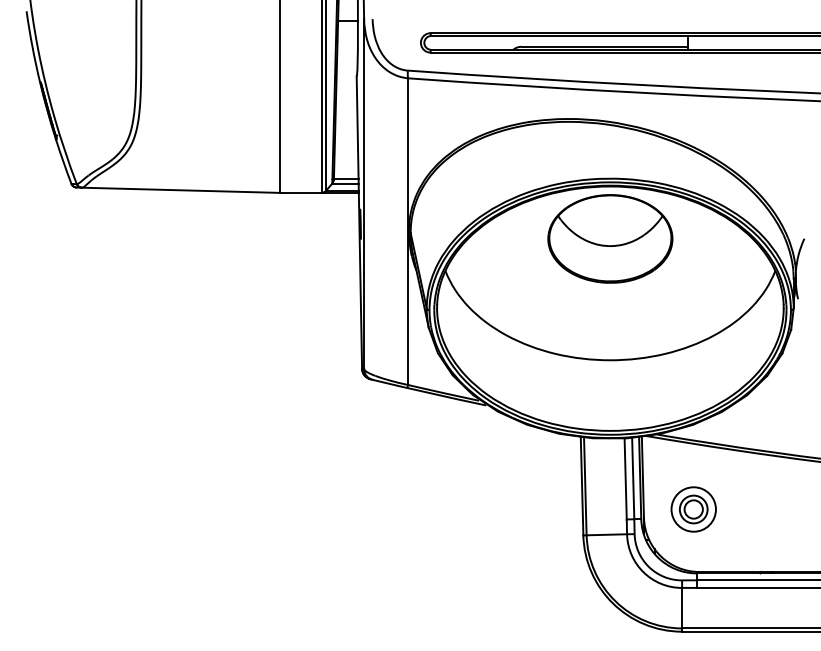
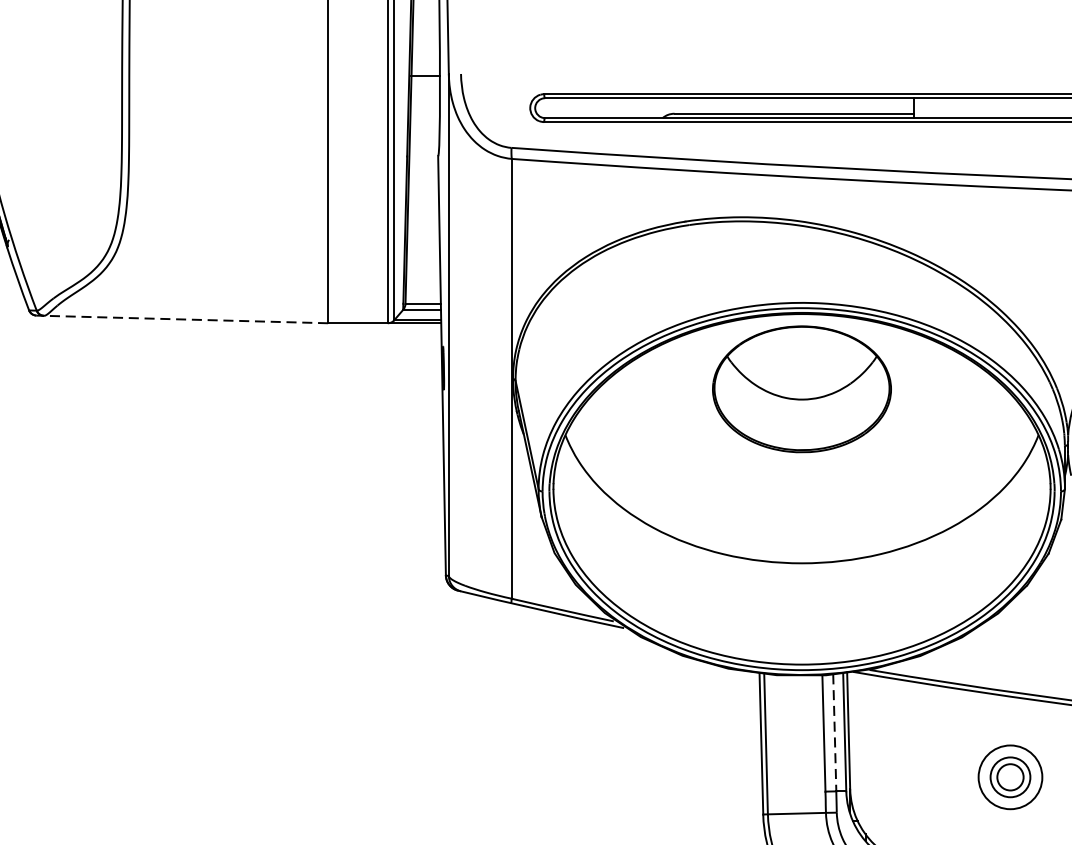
line: (178, 190) -> (182, 319), solid -> dashed
line: (633, 478) -> (835, 732), solid -> dashed
part: (693, 509) -> (1010, 777), moved

